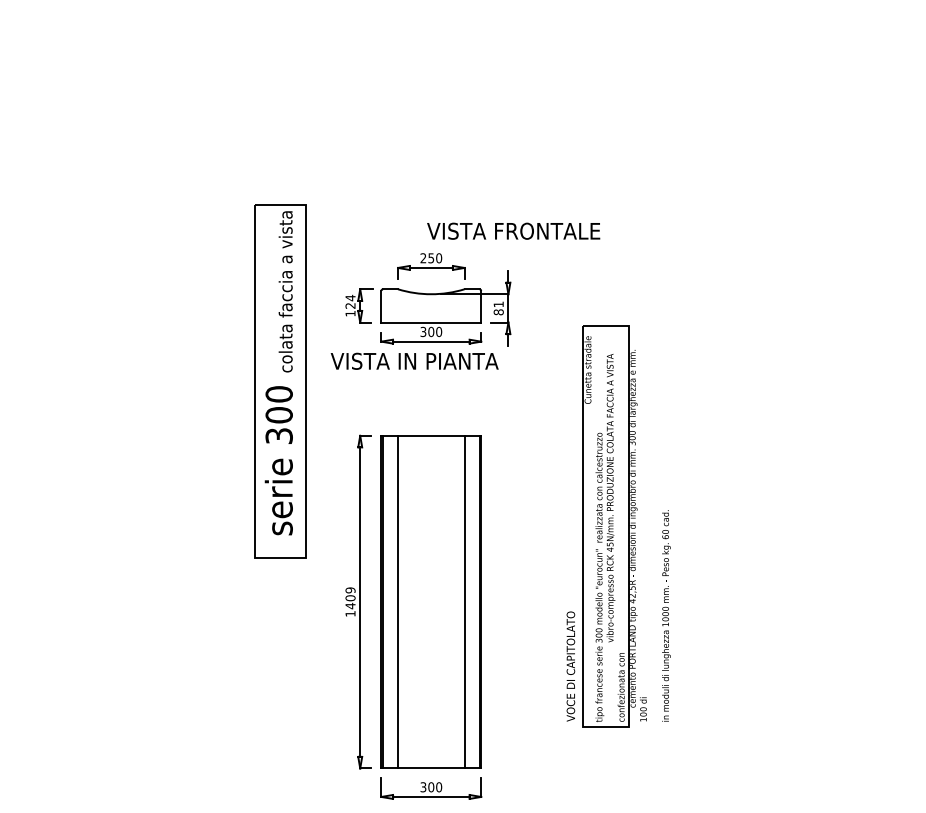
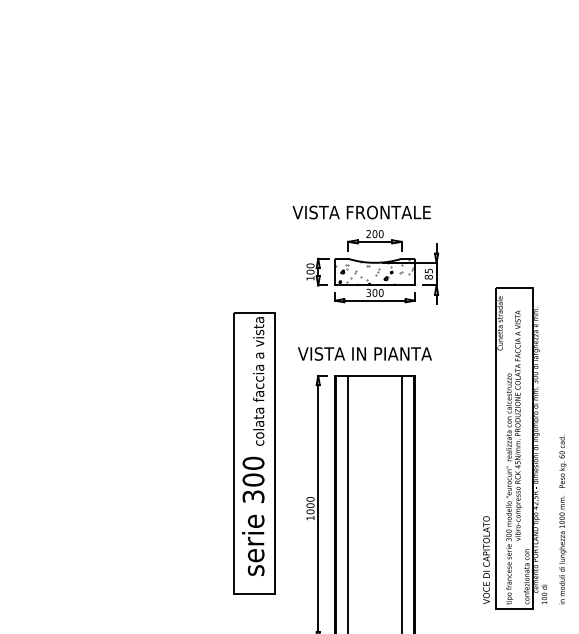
text: (513, 230) -> (361, 211), moved
text: (431, 258) -> (375, 234), 250 -> 200
text: (350, 301) -> (310, 268), 124 -> 100
text: (498, 304) -> (428, 271), 81 -> 85
hatch: (430, 306) -> (374, 272), added
text: (414, 360) -> (364, 353), moved
part: (280, 381) -> (254, 453), moved
text: (350, 598) -> (310, 505), 1409 -> 1000

